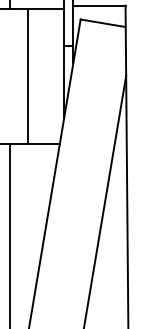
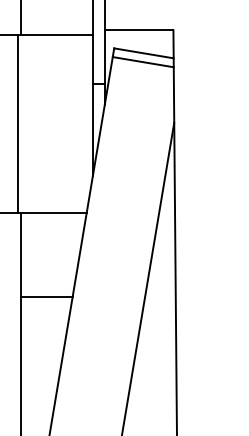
line: (102, 30) -> (142, 62), added
line: (27, 76) -> (18, 123), moved
line: (29, 207) -> (46, 296), added

